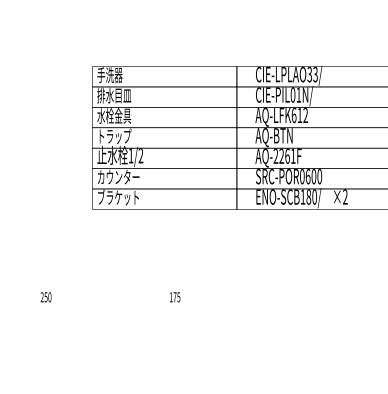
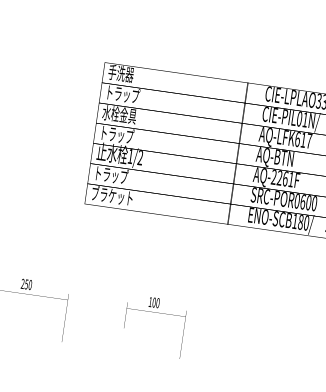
text: (114, 95) -> (122, 94), 排水目皿 -> トラップ
text: (305, 115) -> (309, 141), AQ-LFK612 -> AQ-LFK617
text: (118, 176) -> (115, 175), カウンター -> トラップ
text: (176, 297) -> (155, 303), 175 -> 100

